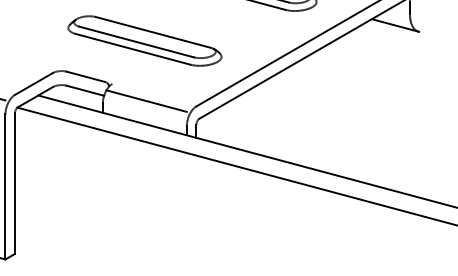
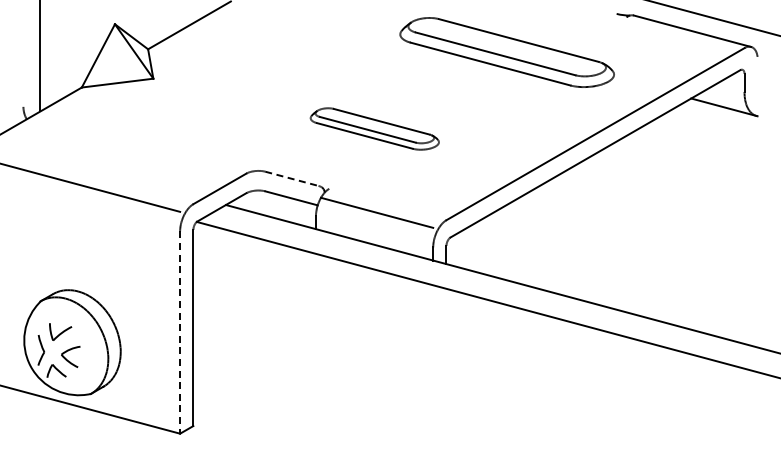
part: (144, 40) -> (374, 128), size x0.6
line: (85, 76) -> (291, 178), solid -> dashed
line: (5, 187) -> (180, 333), solid -> dashed

